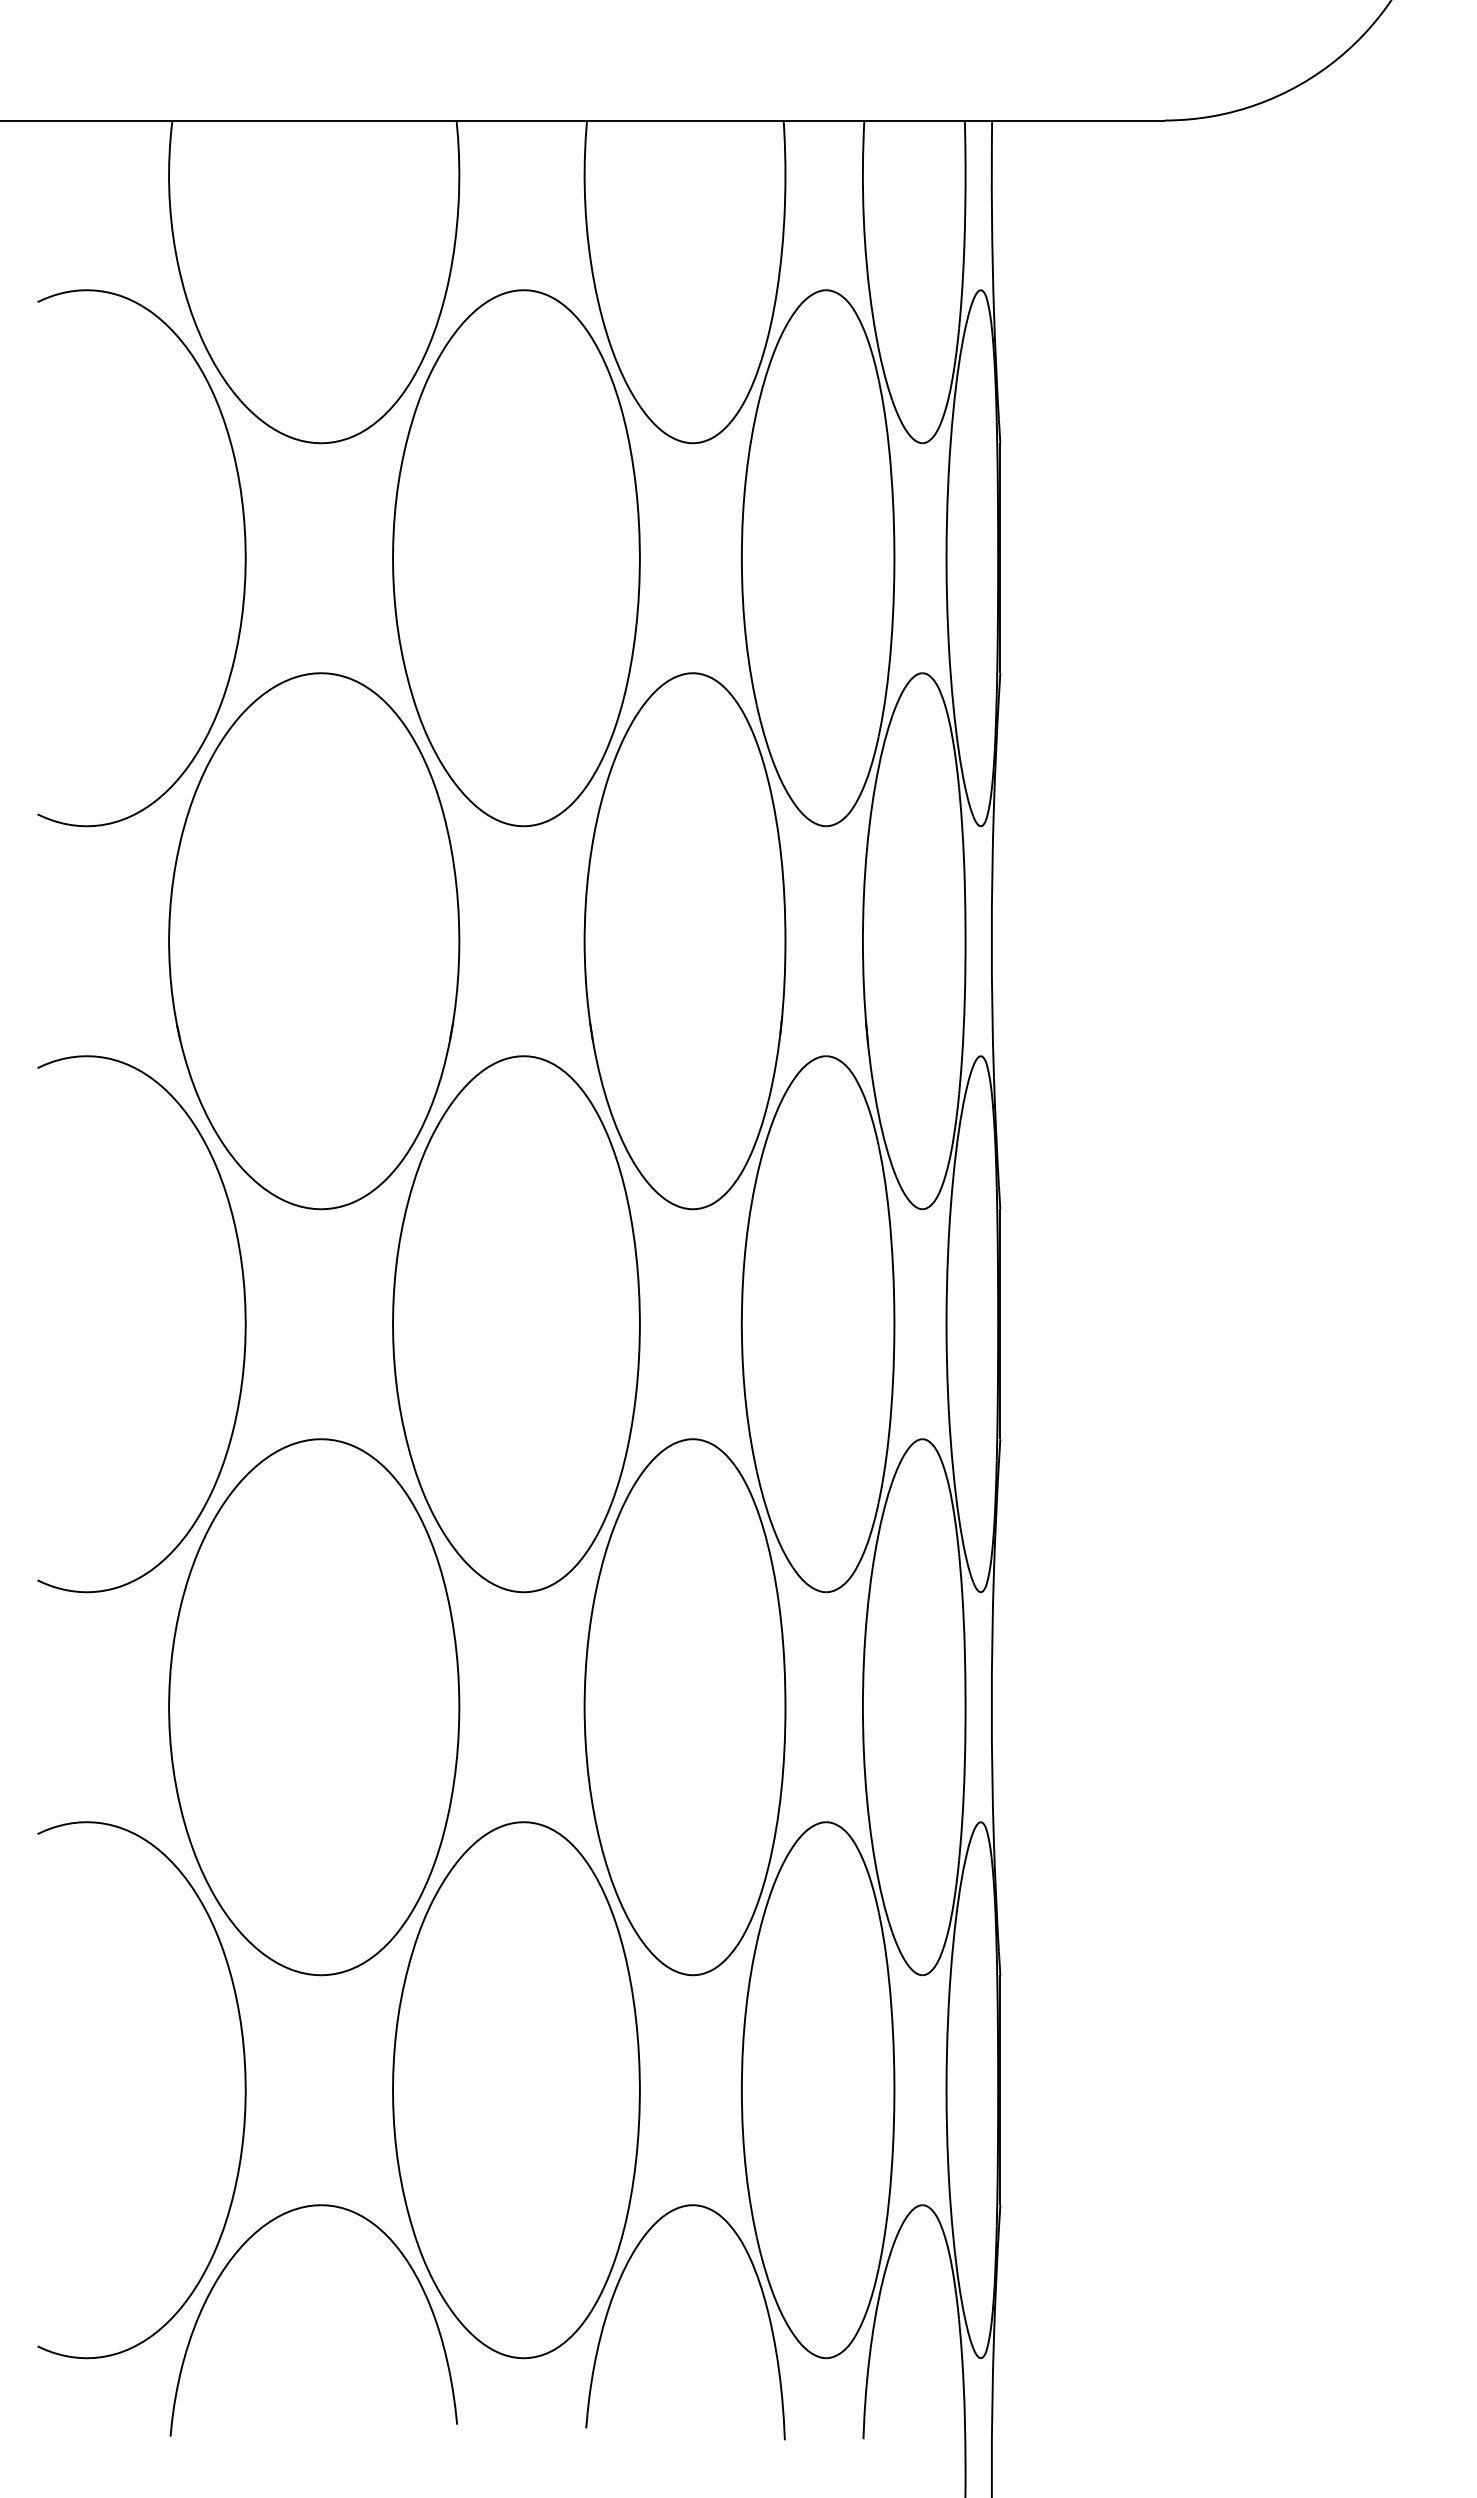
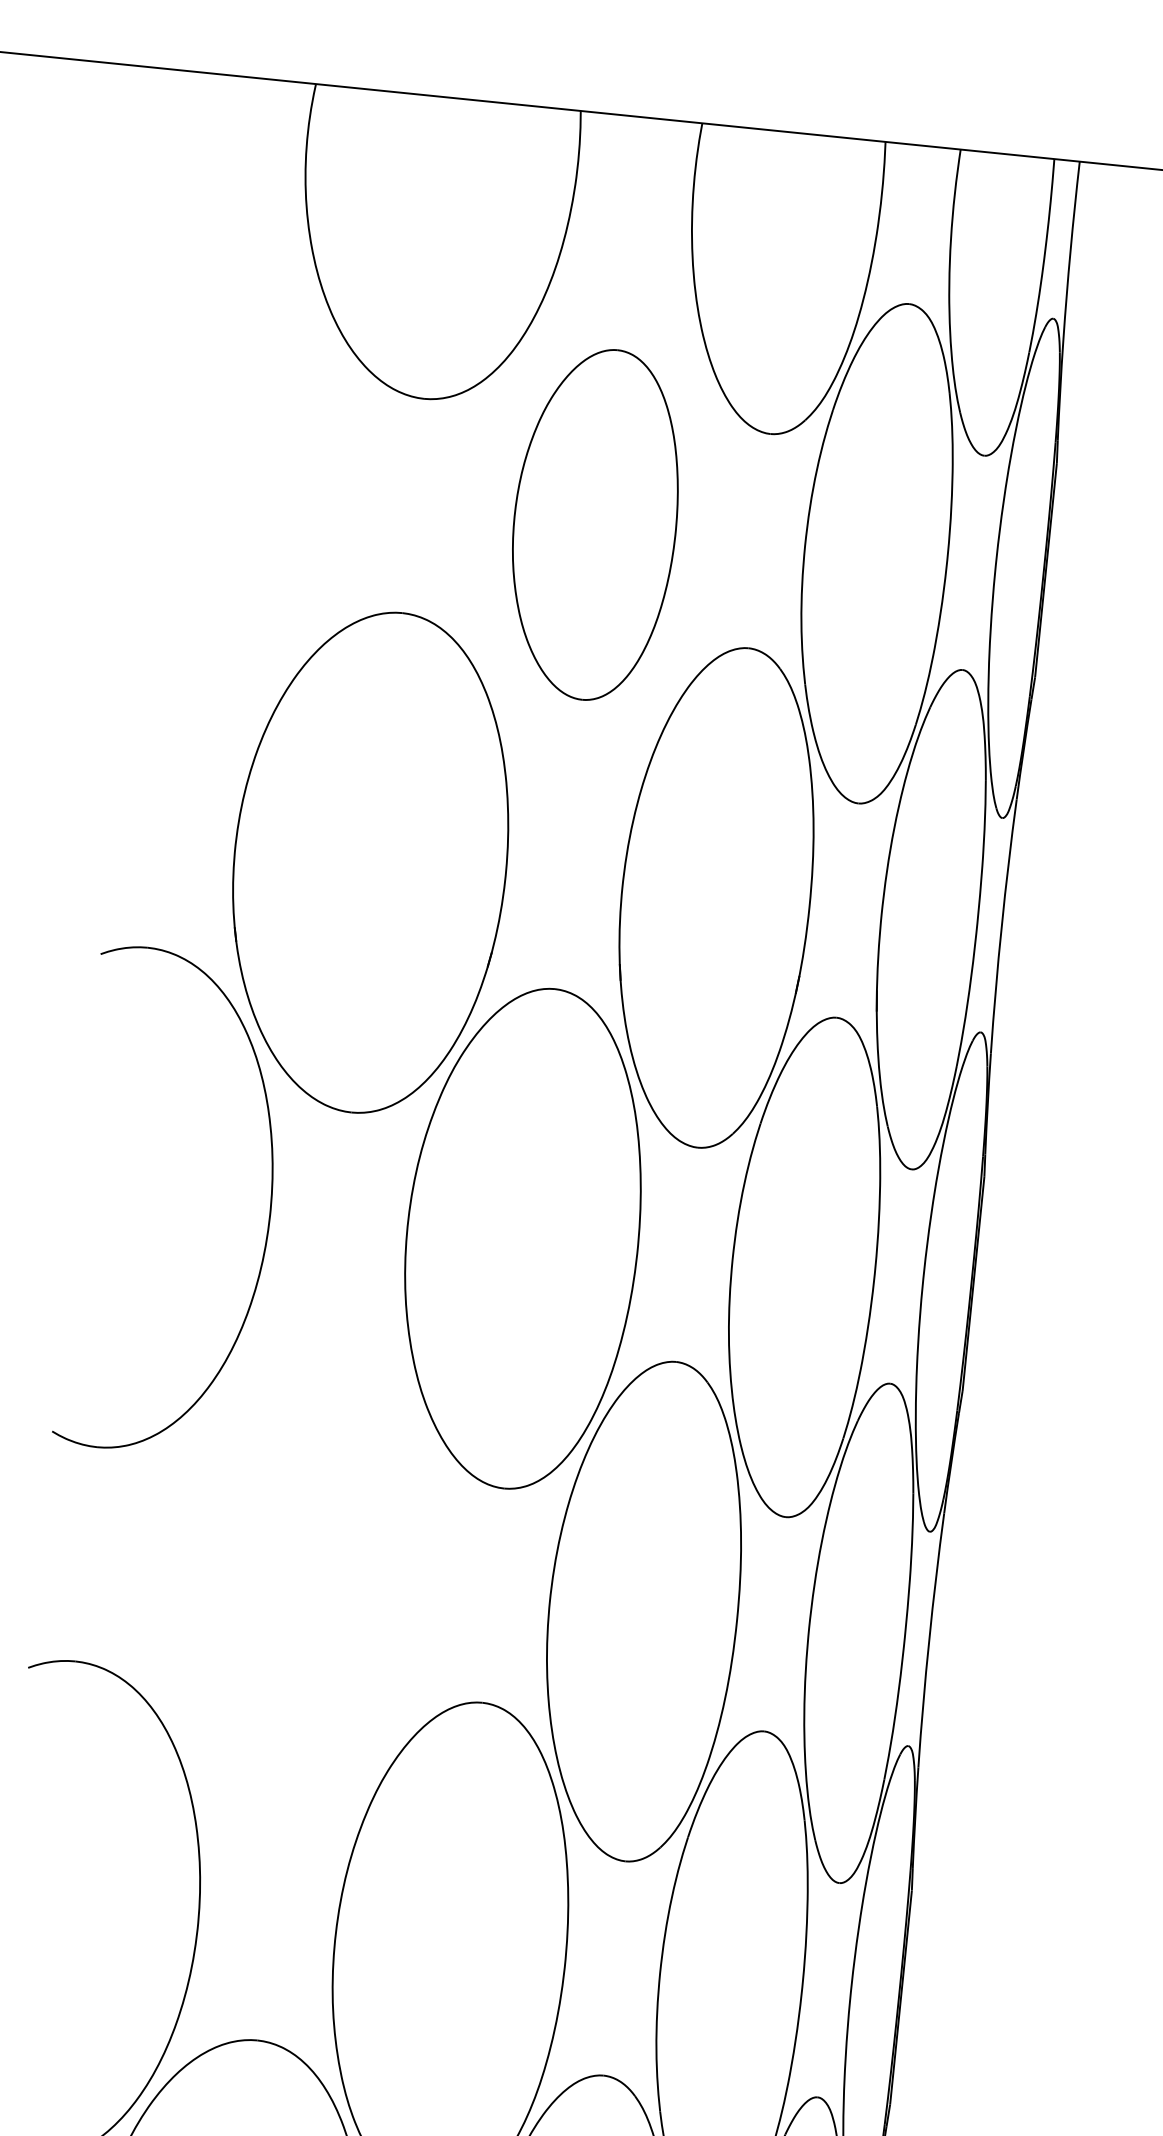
part: (244, 558) -> (341, 498), removed
part: (516, 558) -> (595, 524), size x0.7
part: (314, 1707) -> (298, 1576), removed

